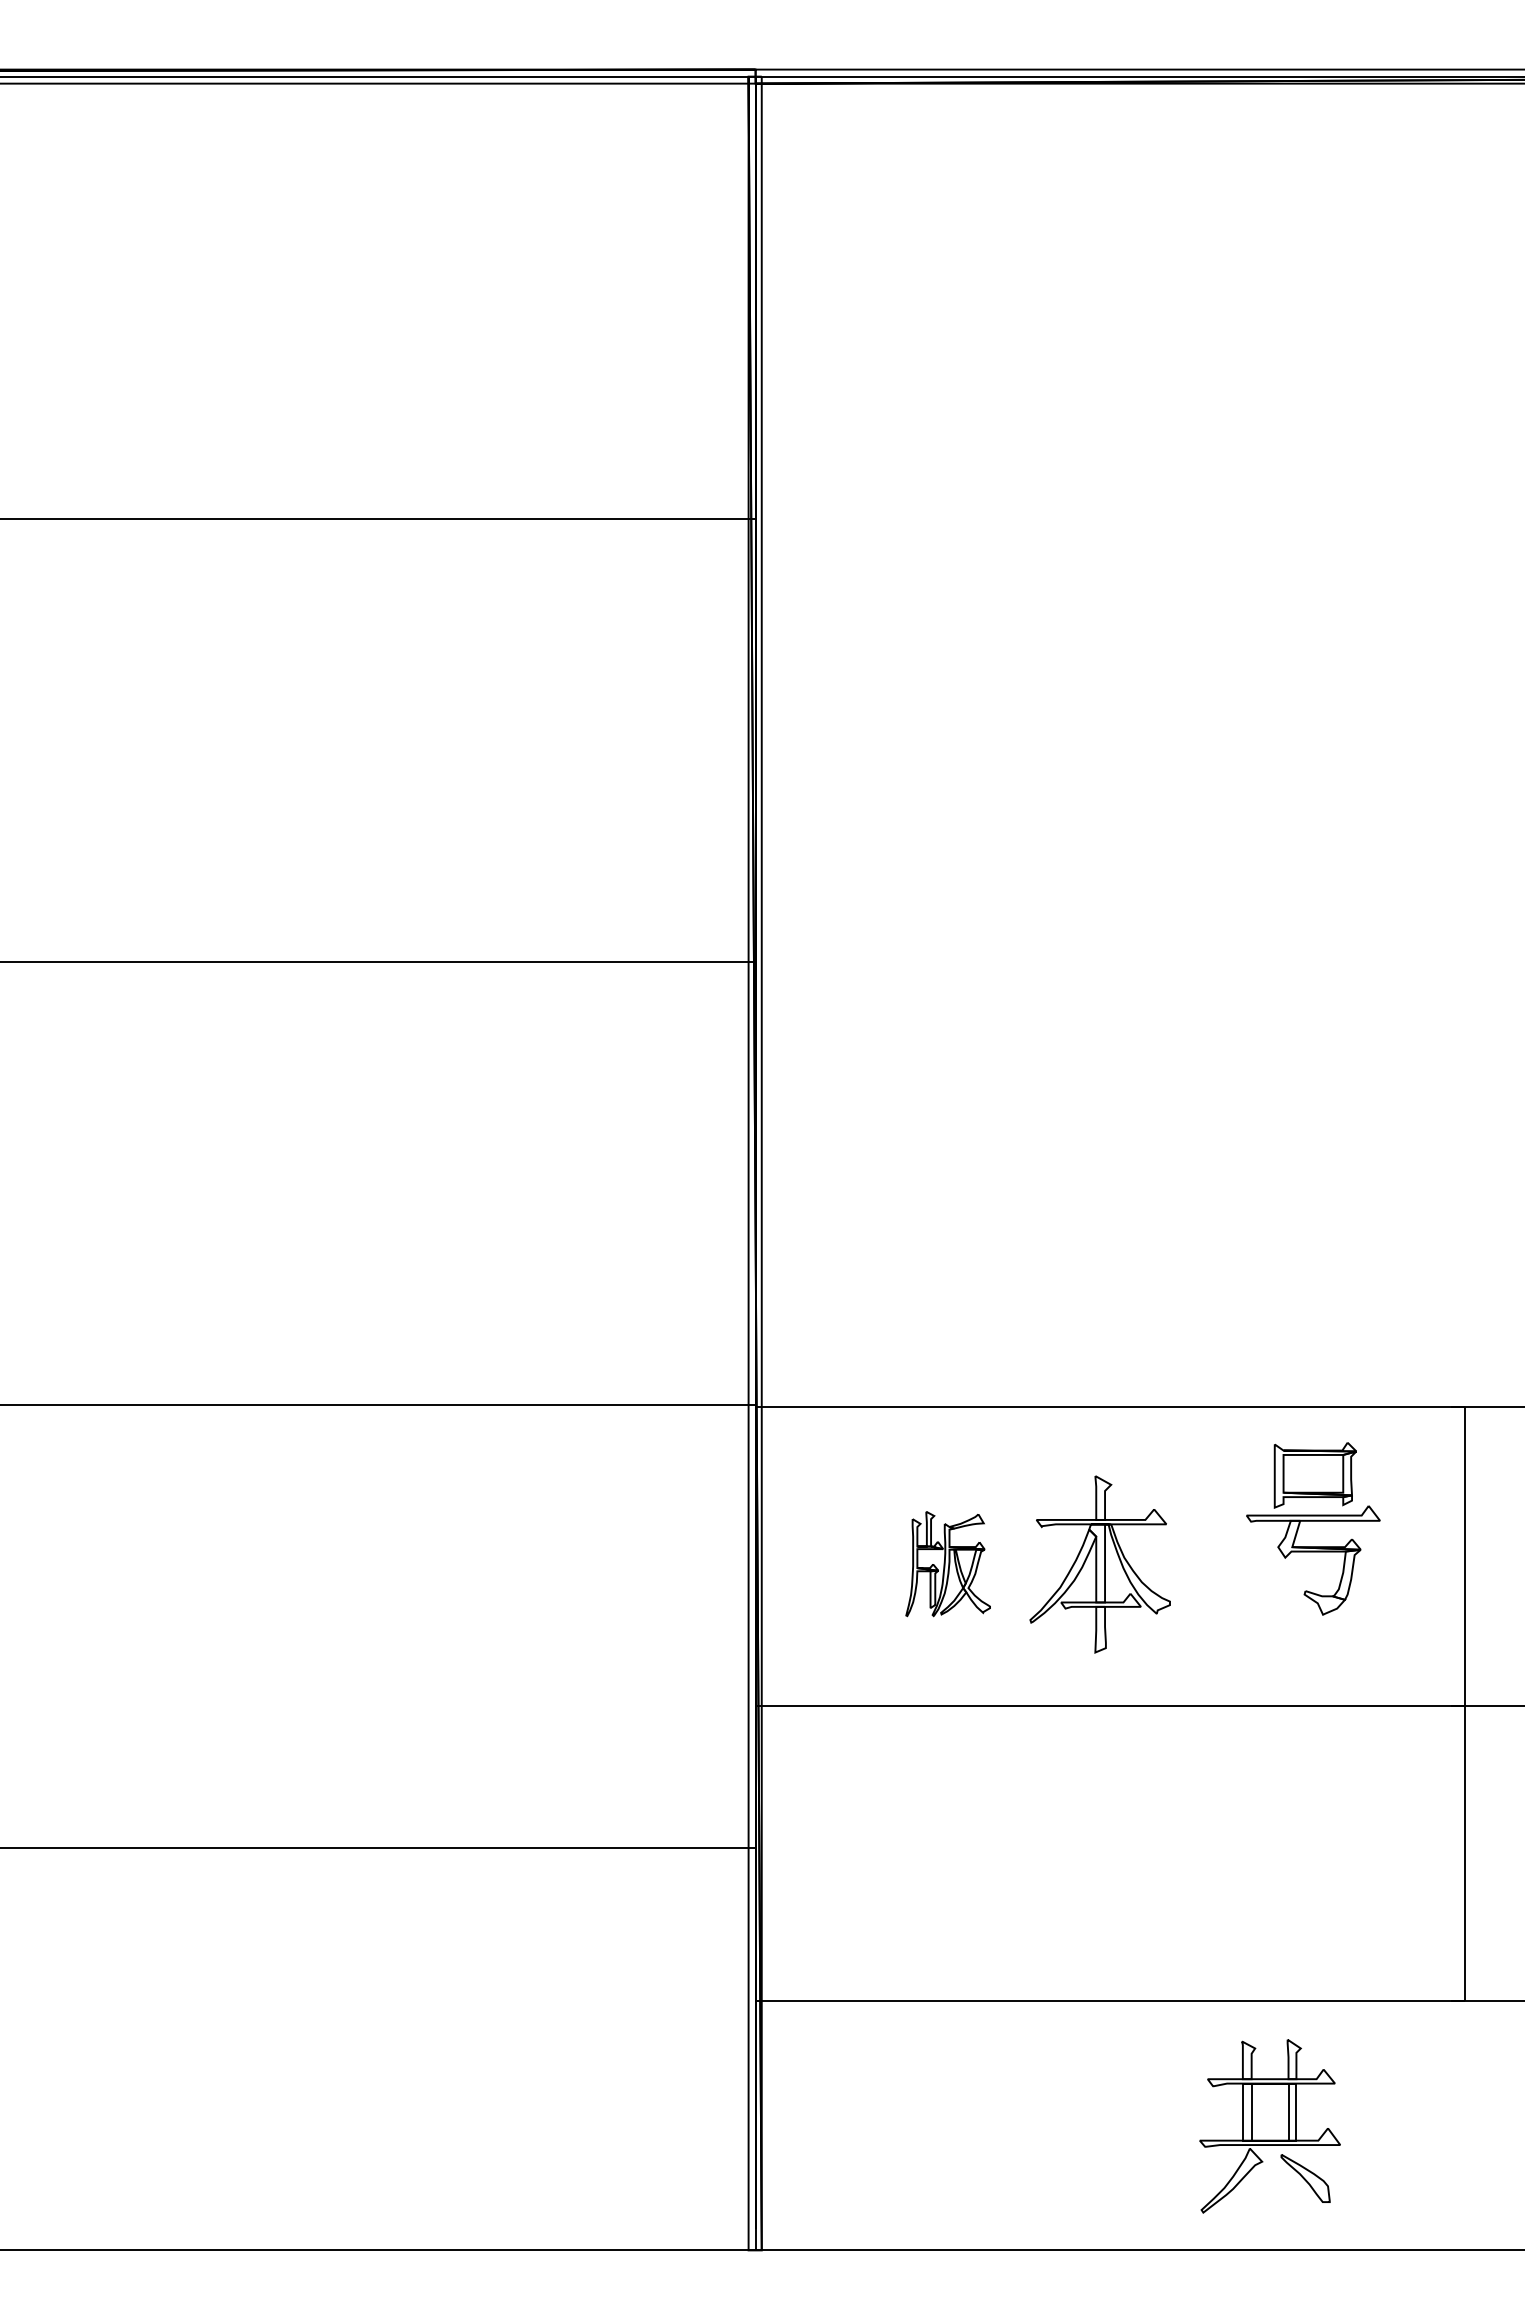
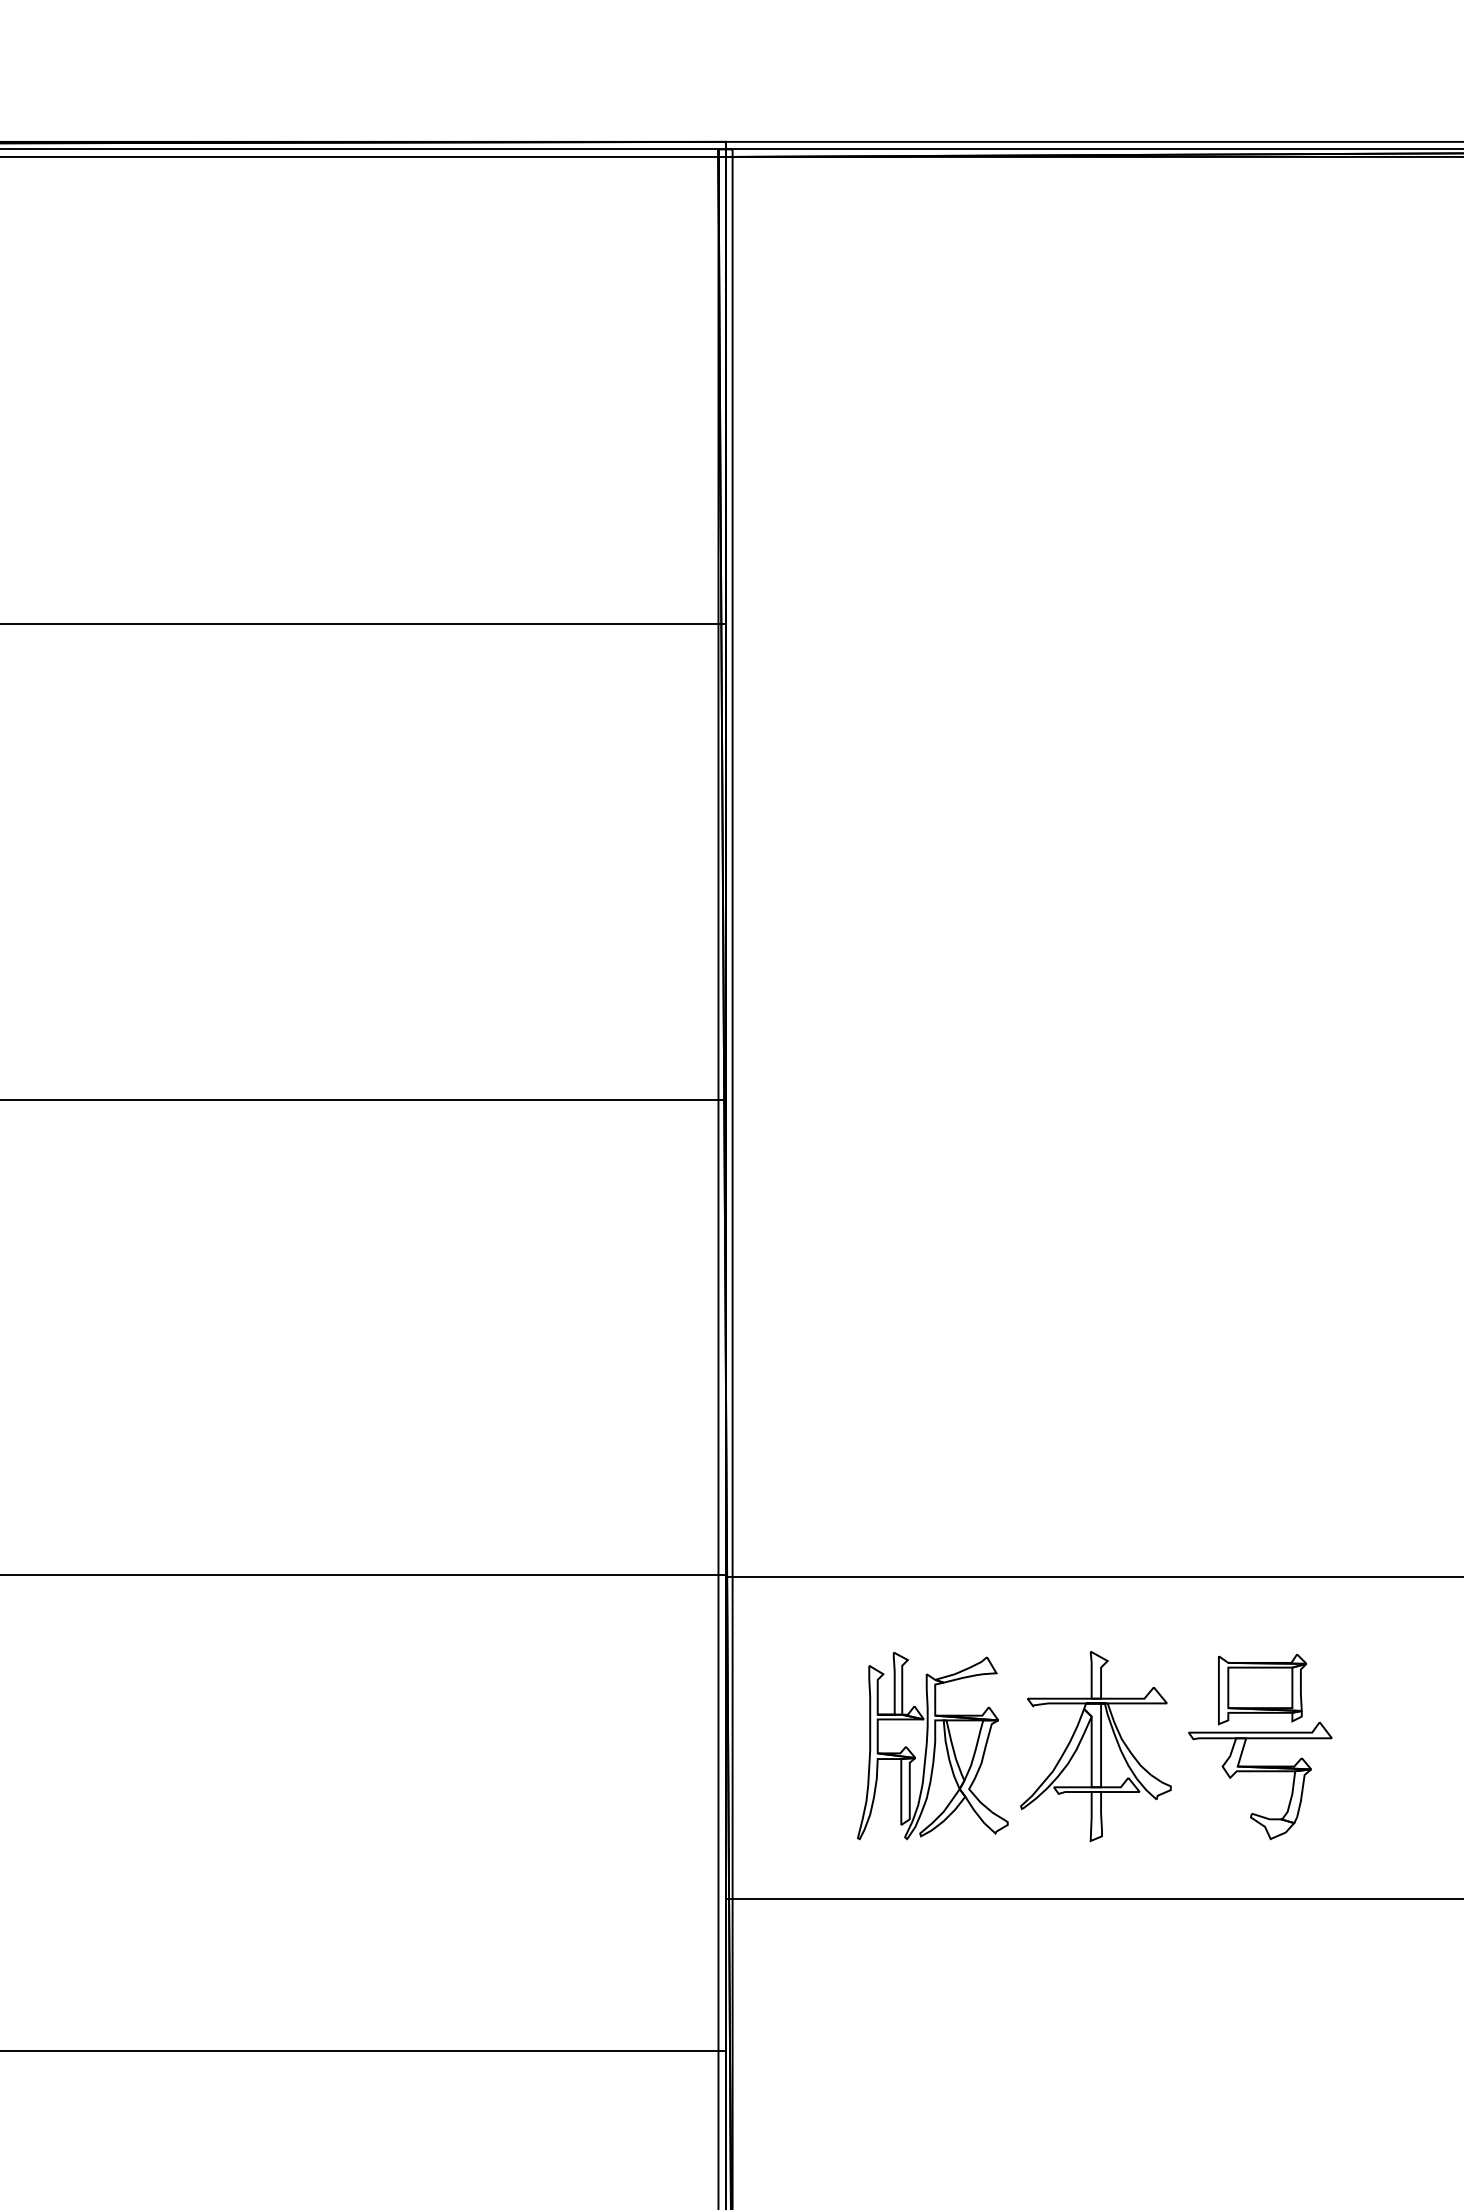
part: (1313, 1521) -> (1260, 1739), moved
part: (947, 1563) -> (931, 1745), size x1.67

